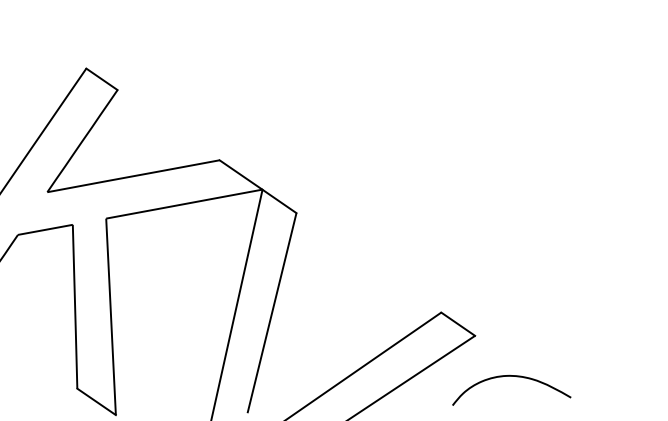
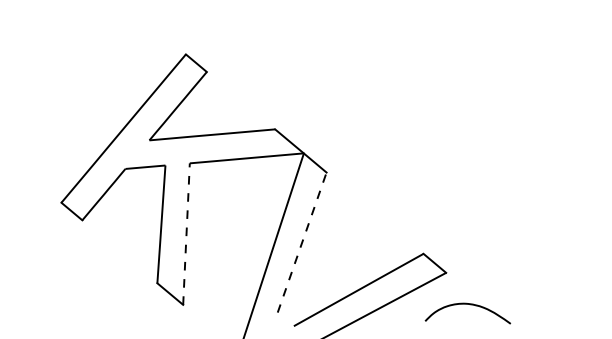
line: (272, 312) -> (302, 242), solid -> dashed
line: (110, 315) -> (186, 233), solid -> dashed

